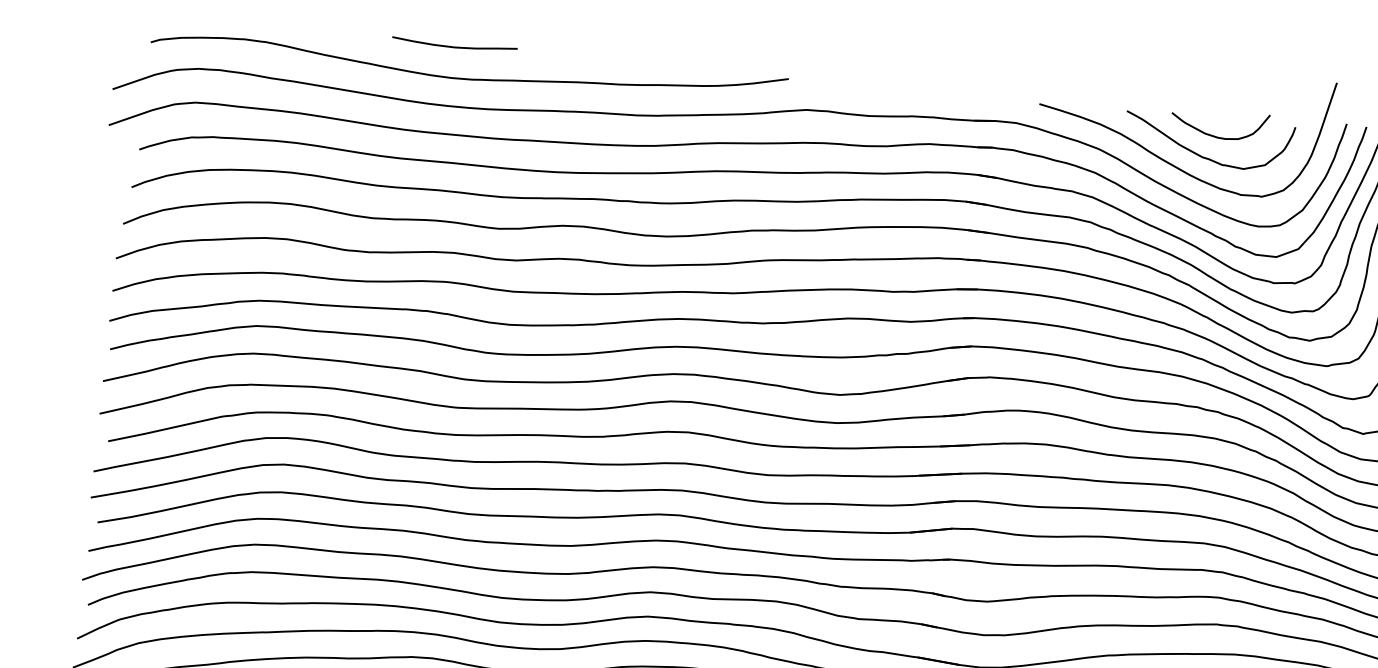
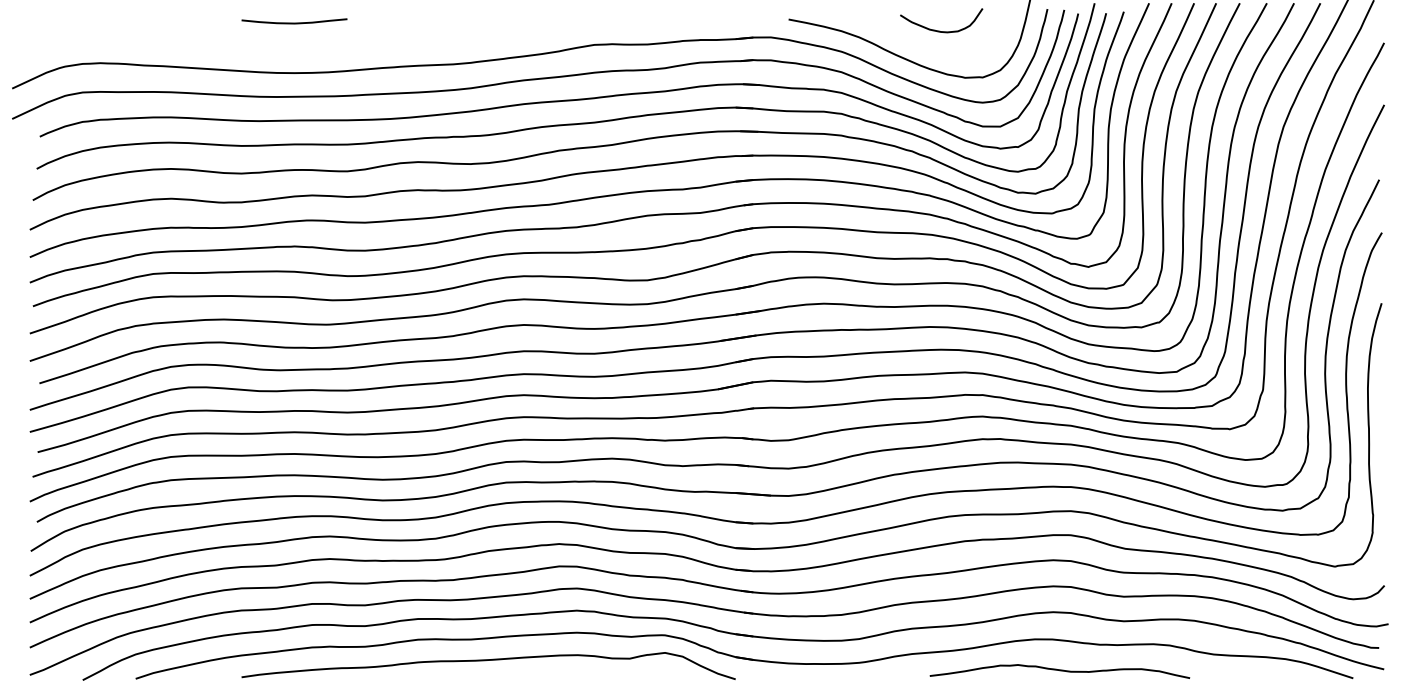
curve: (466, 78) -> (307, 48), removed
curve: (1203, 155) -> (930, 48), removed

